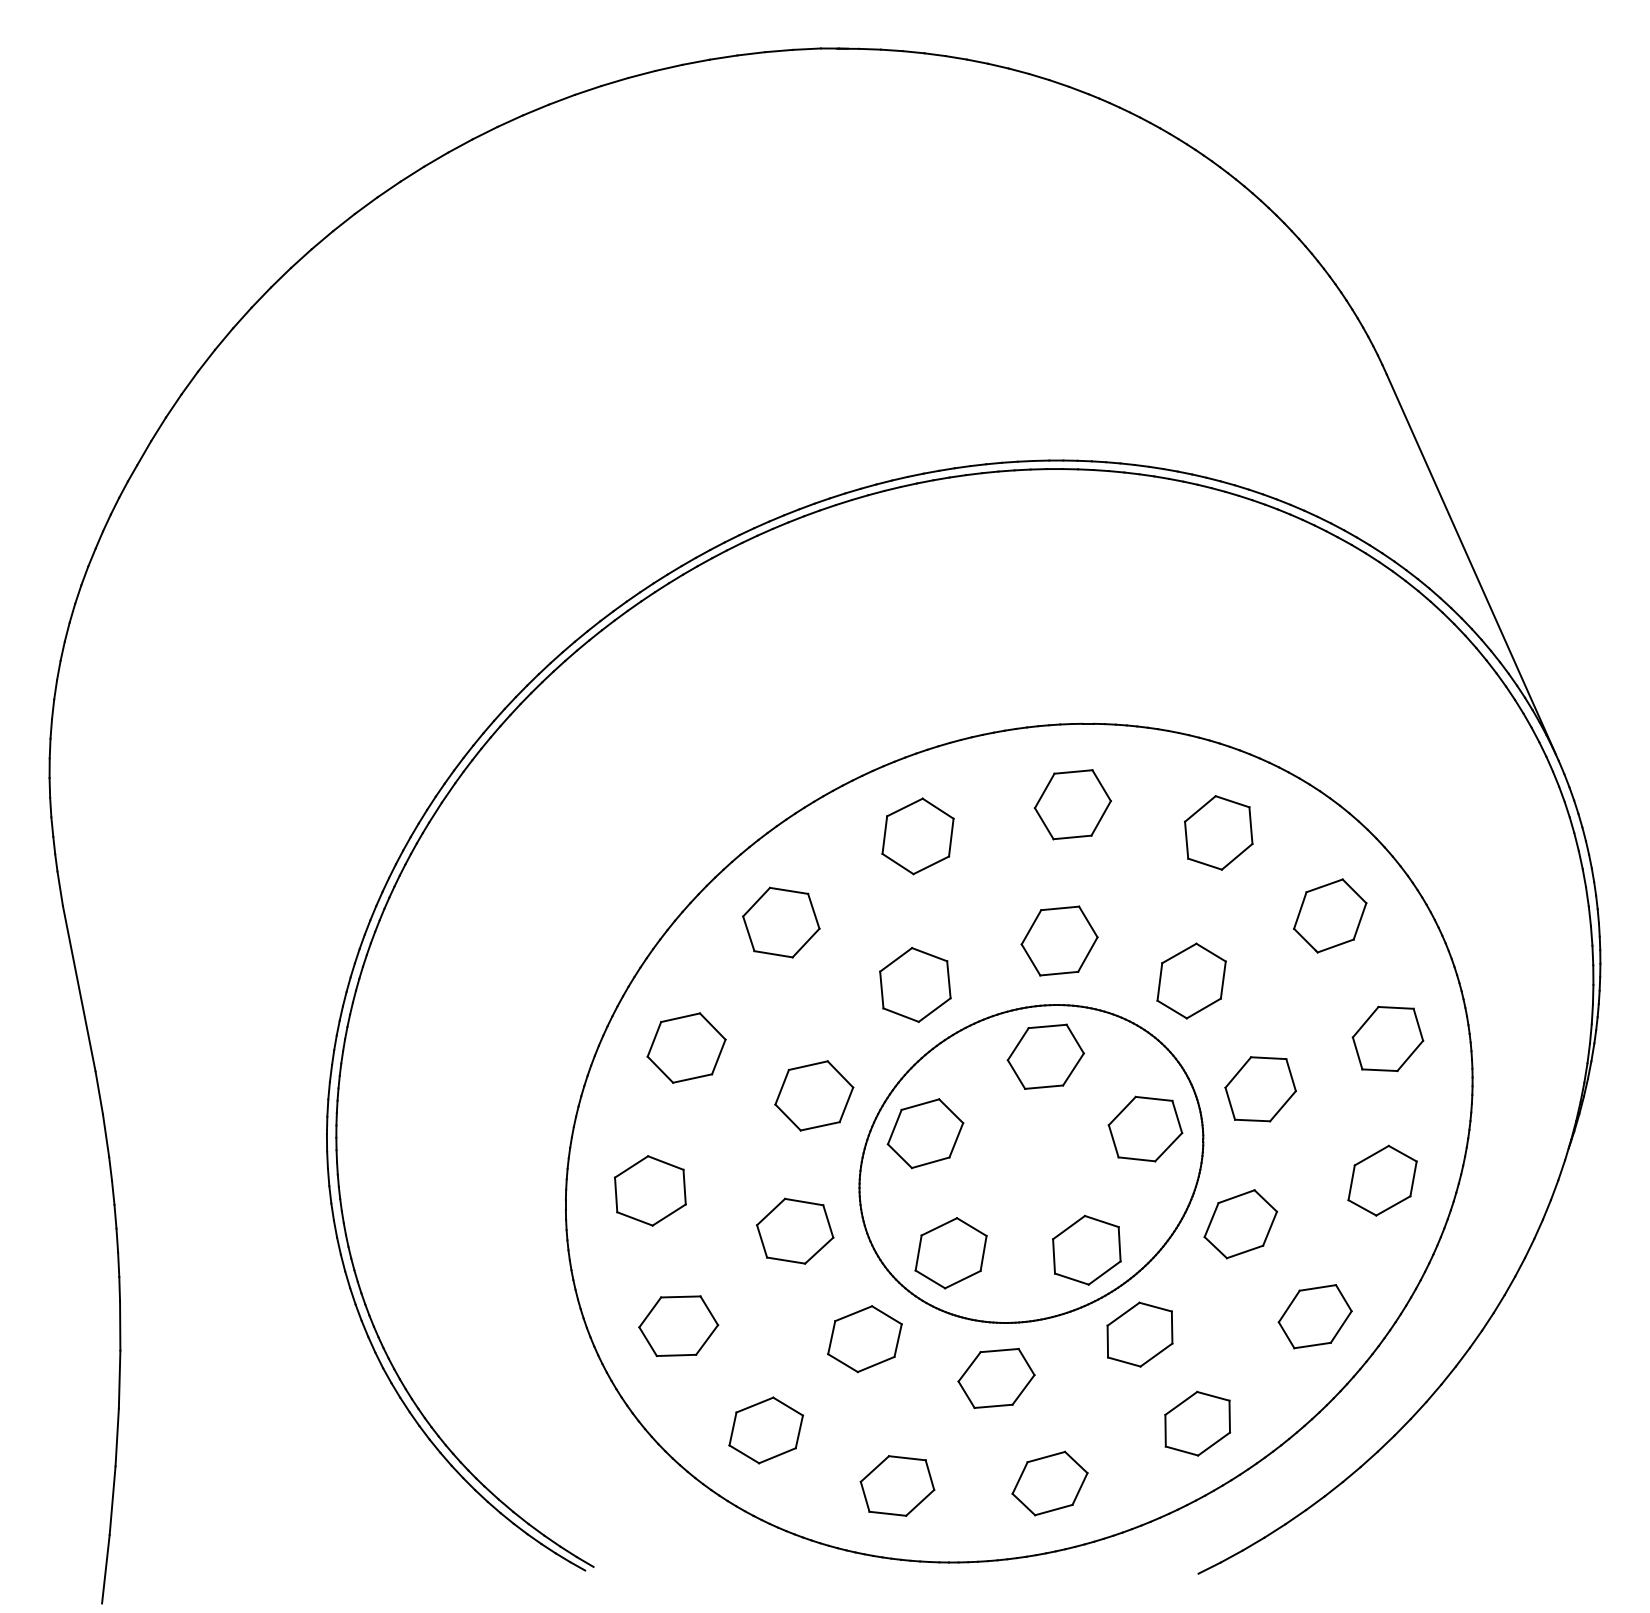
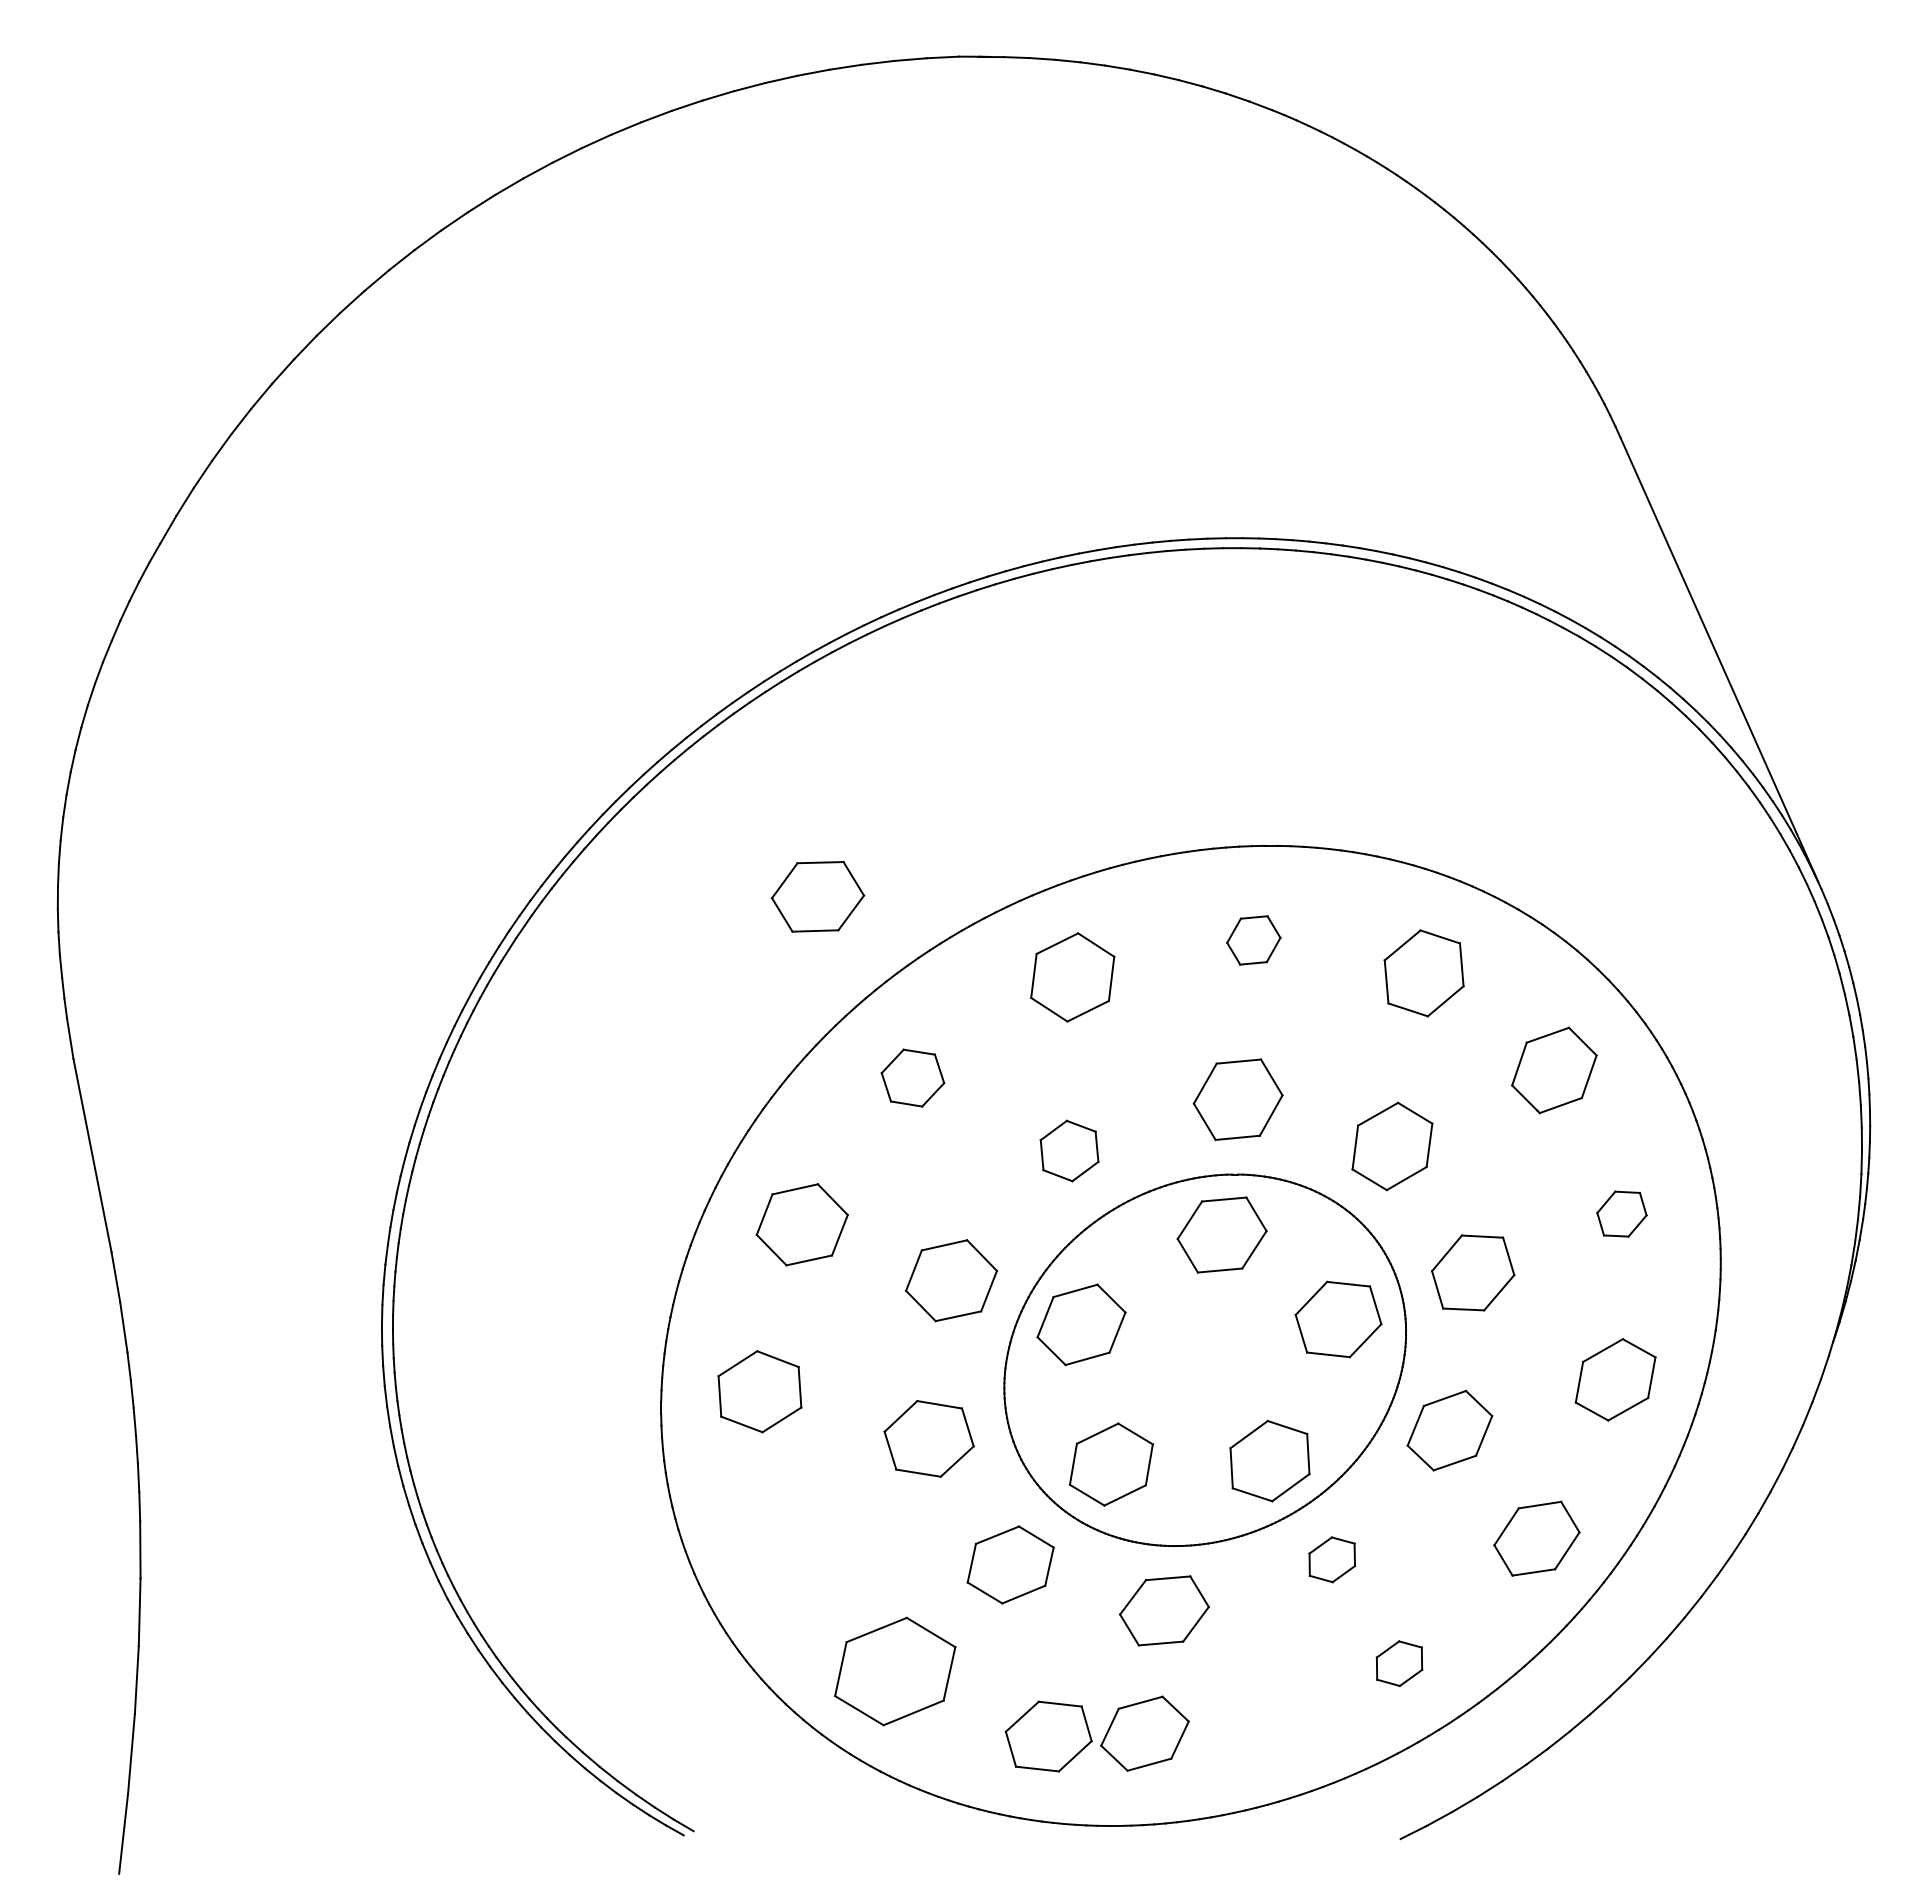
part: (1072, 804) -> (1253, 940), size x0.6
part: (780, 922) -> (912, 1077), size x0.7
part: (915, 984) -> (1069, 1150), size x0.7
part: (1387, 1038) -> (1621, 1213), size x0.6
part: (679, 1325) -> (818, 896), moved
part: (1140, 1334) -> (1332, 1559), size x0.6
part: (1197, 1423) -> (1399, 1663), size x0.6
part: (766, 1430) -> (895, 1671), size x1.4
part: (1049, 1483) -> (1144, 1733), moved

